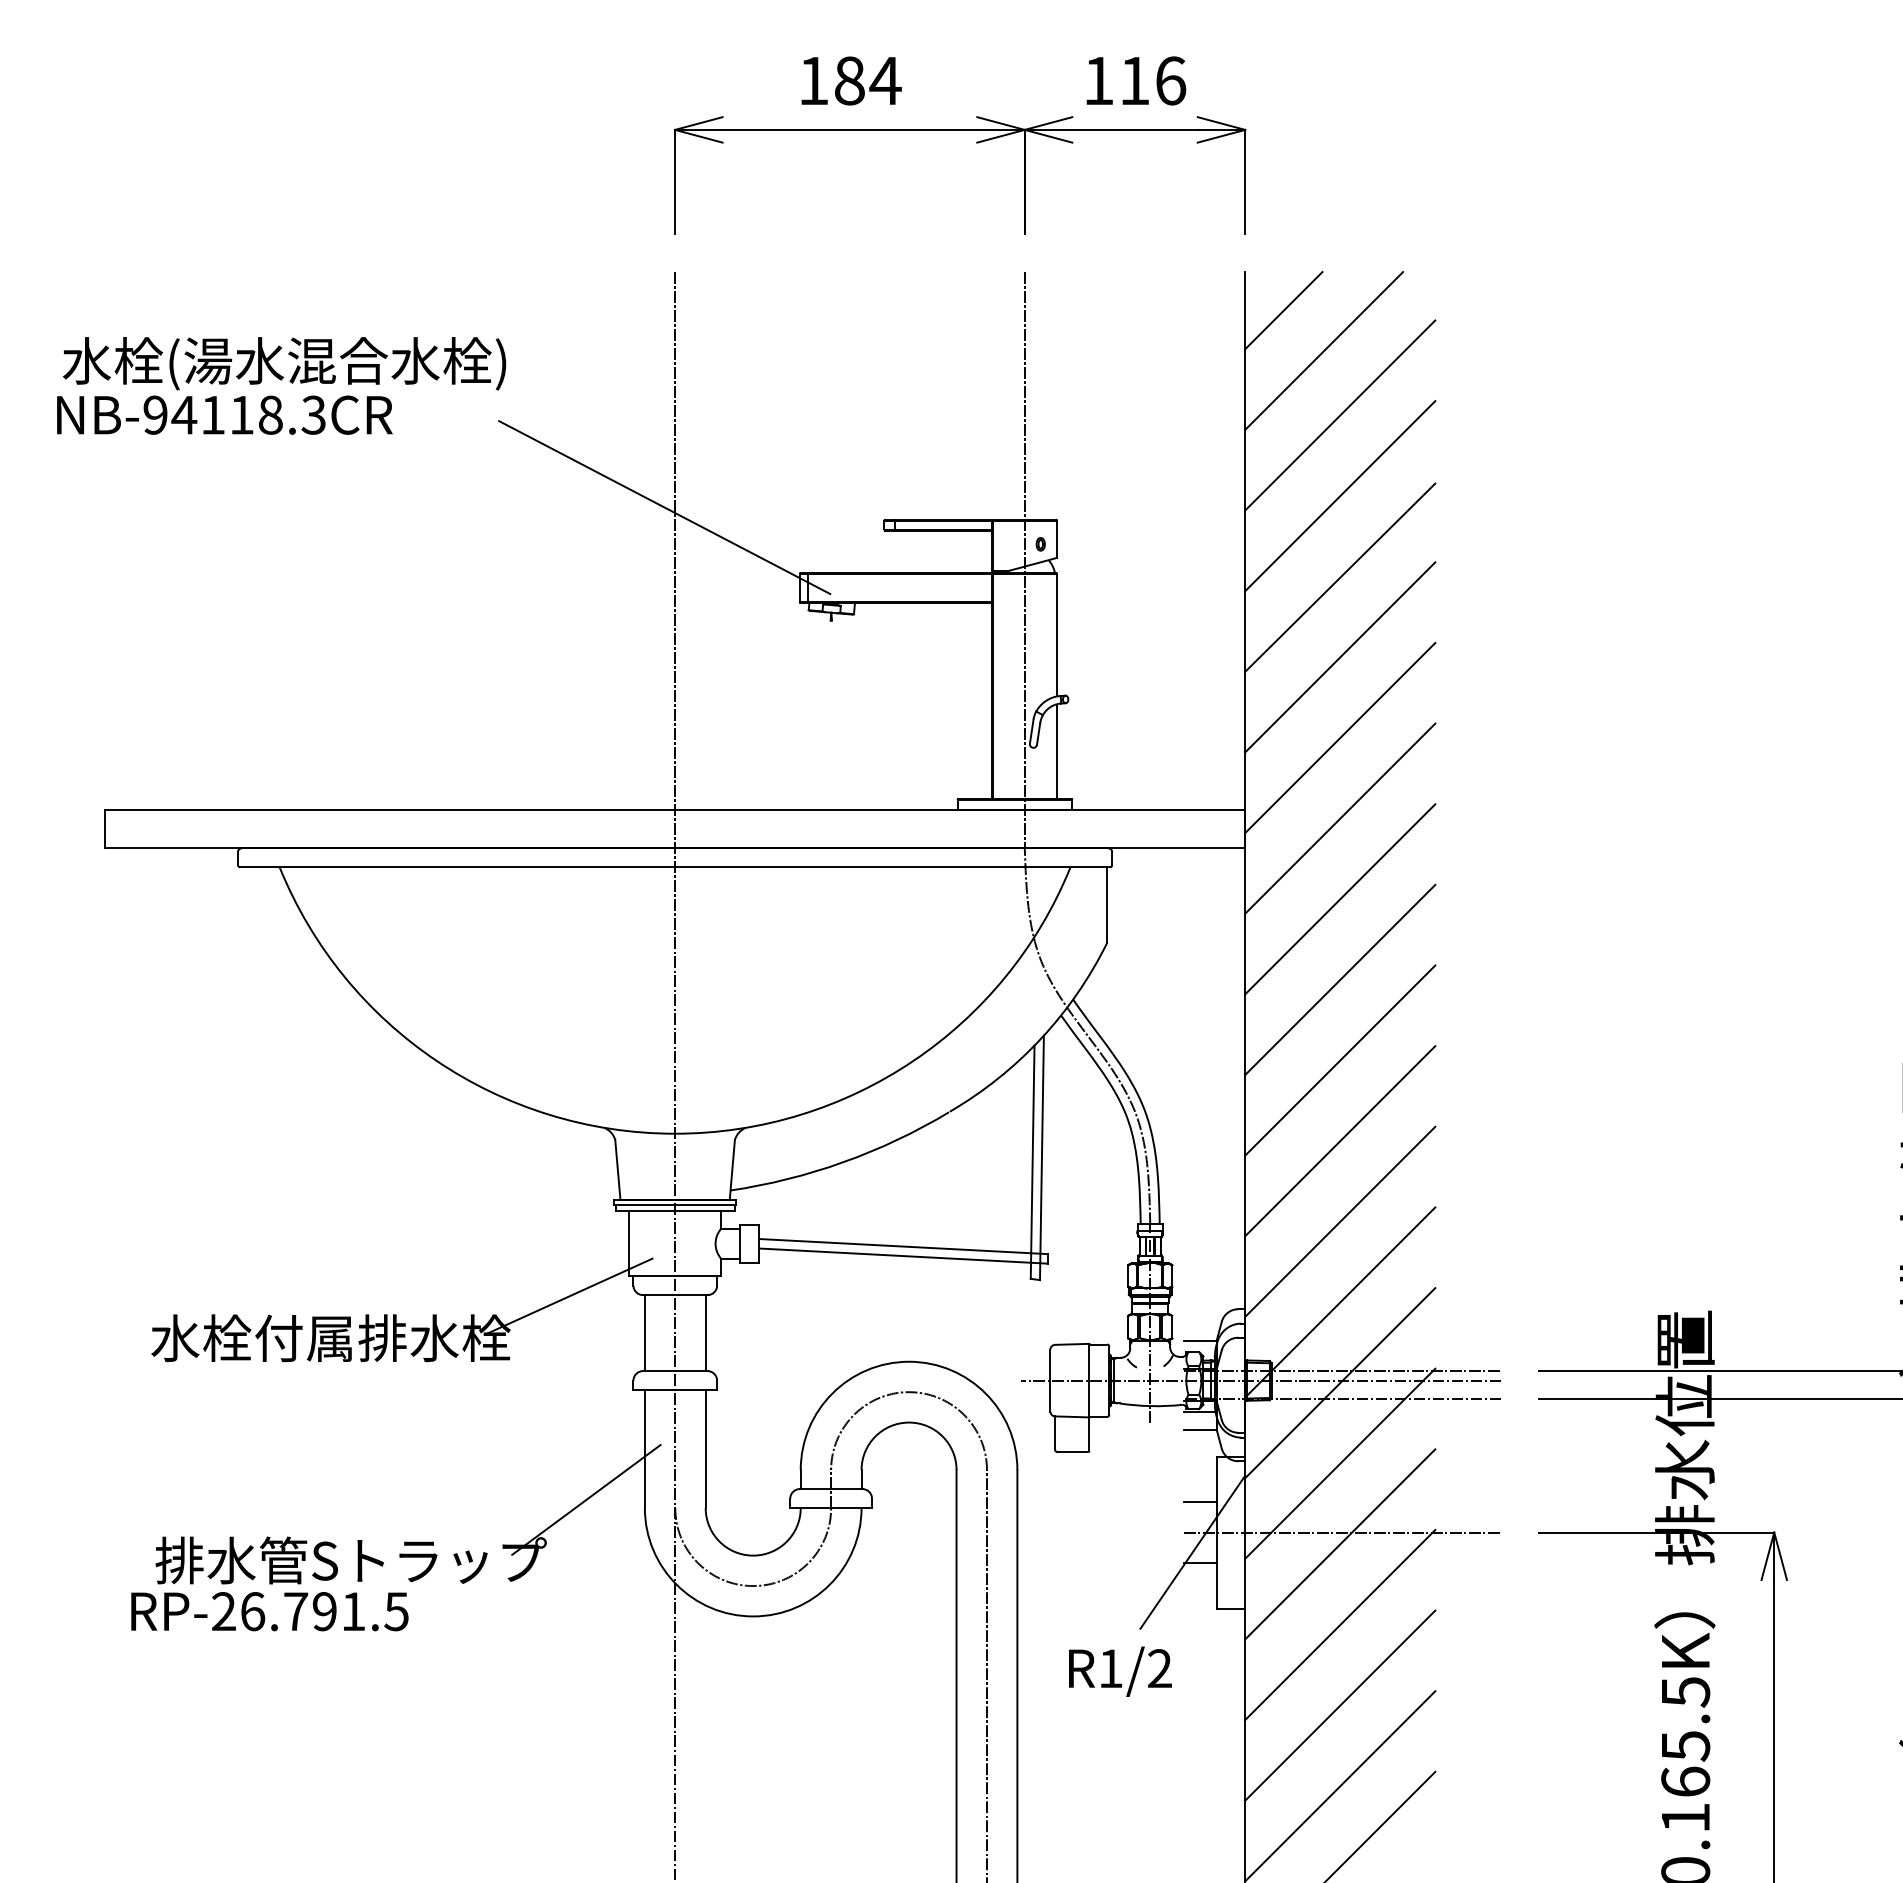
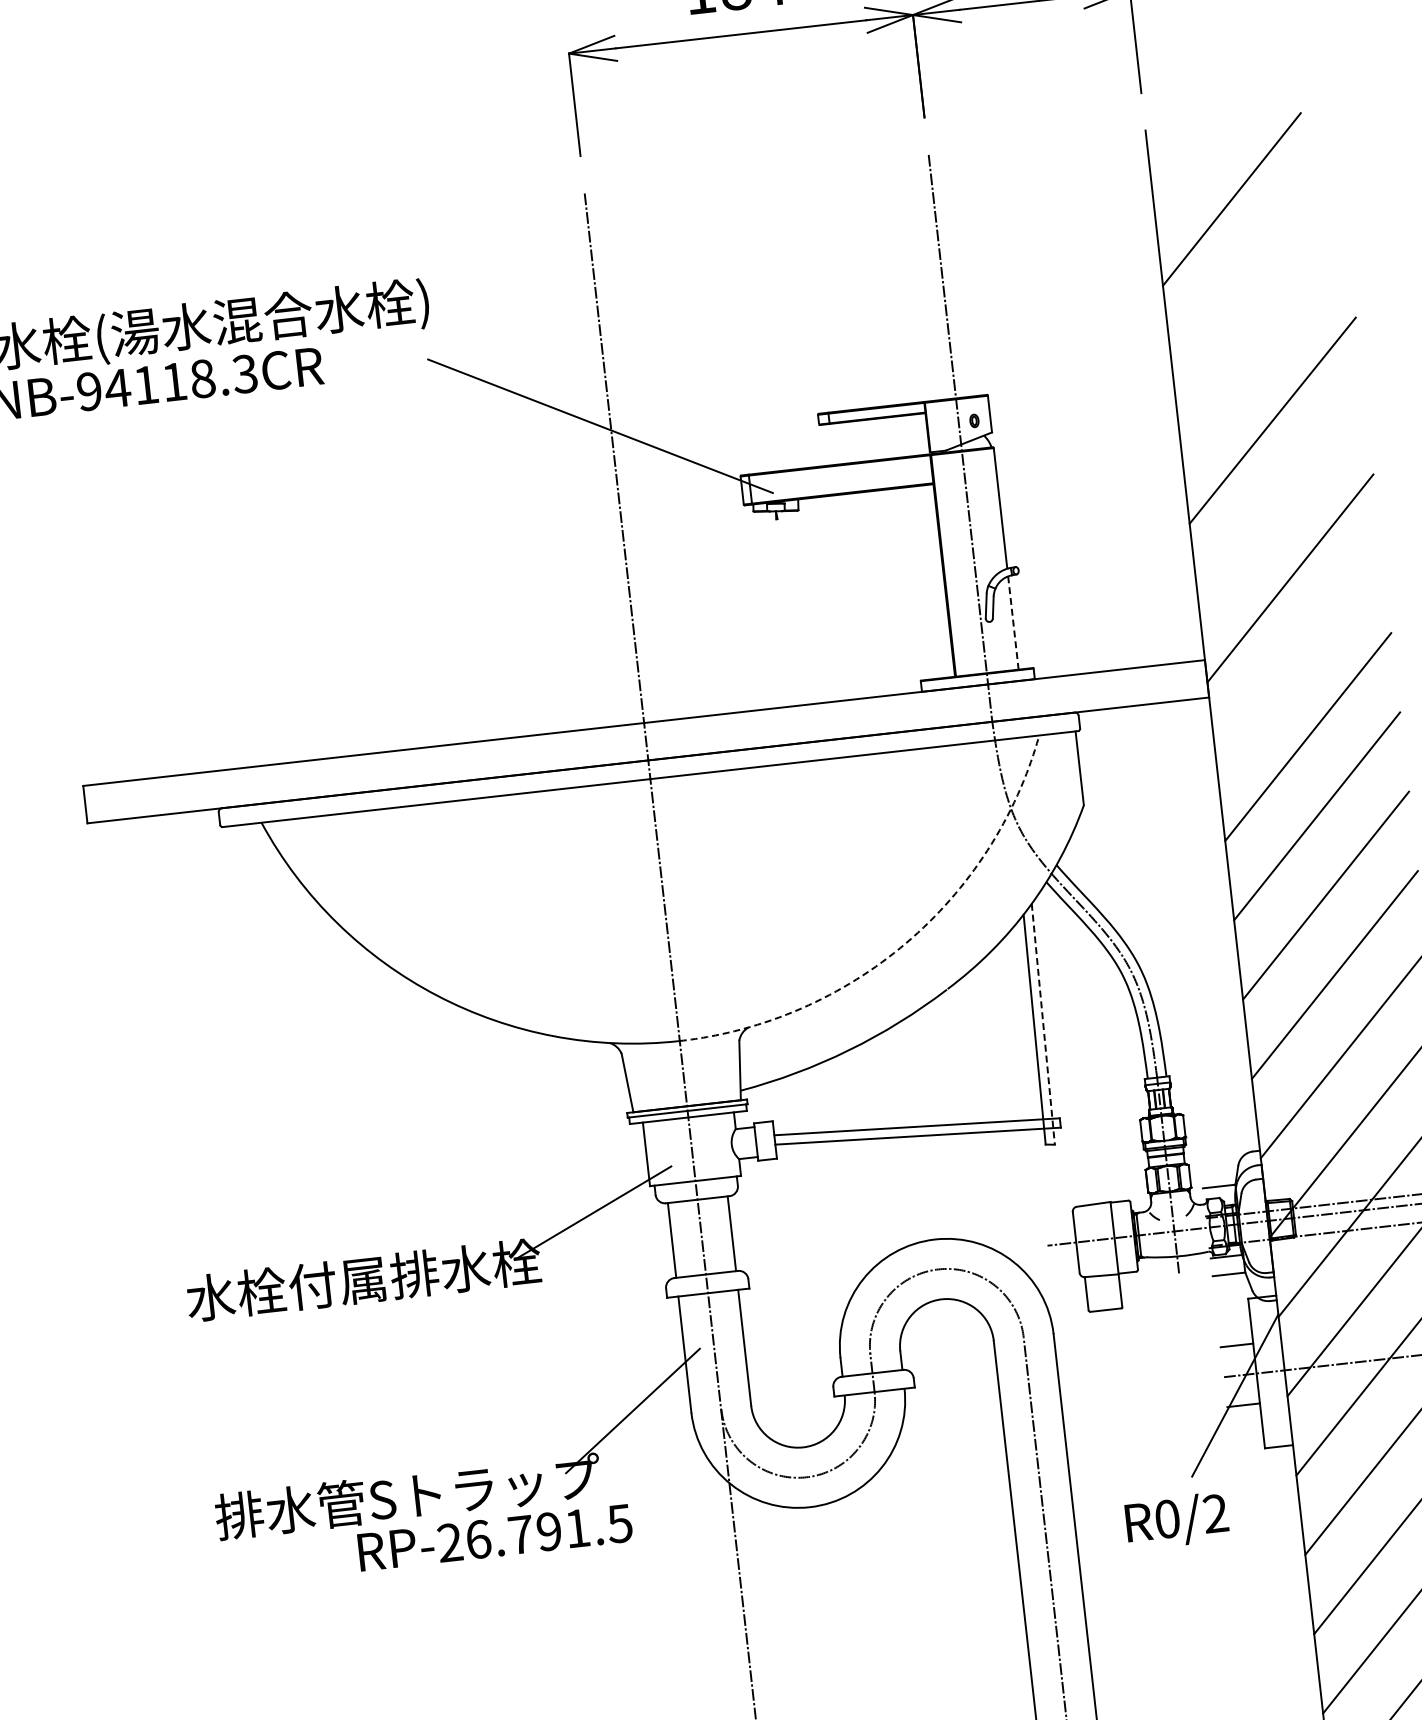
line: (1283, 310) -> (1187, 164), removed
line: (1340, 415) -> (1255, 261), removed
line: (1340, 496) -> (1264, 340), removed
line: (1340, 657) -> (1281, 499), removed
line: (1057, 752) -> (1013, 623), solid -> dashed
line: (1340, 818) -> (1299, 657), removed
arc: (913, 1060) -> (906, 942), solid -> dashed
line: (1041, 1158) -> (1042, 1024), solid -> dashed
text: (269, 1611) -> (494, 1537), moved
text: (1110, 1668) -> (1167, 1519), R1/2 -> R0/2

